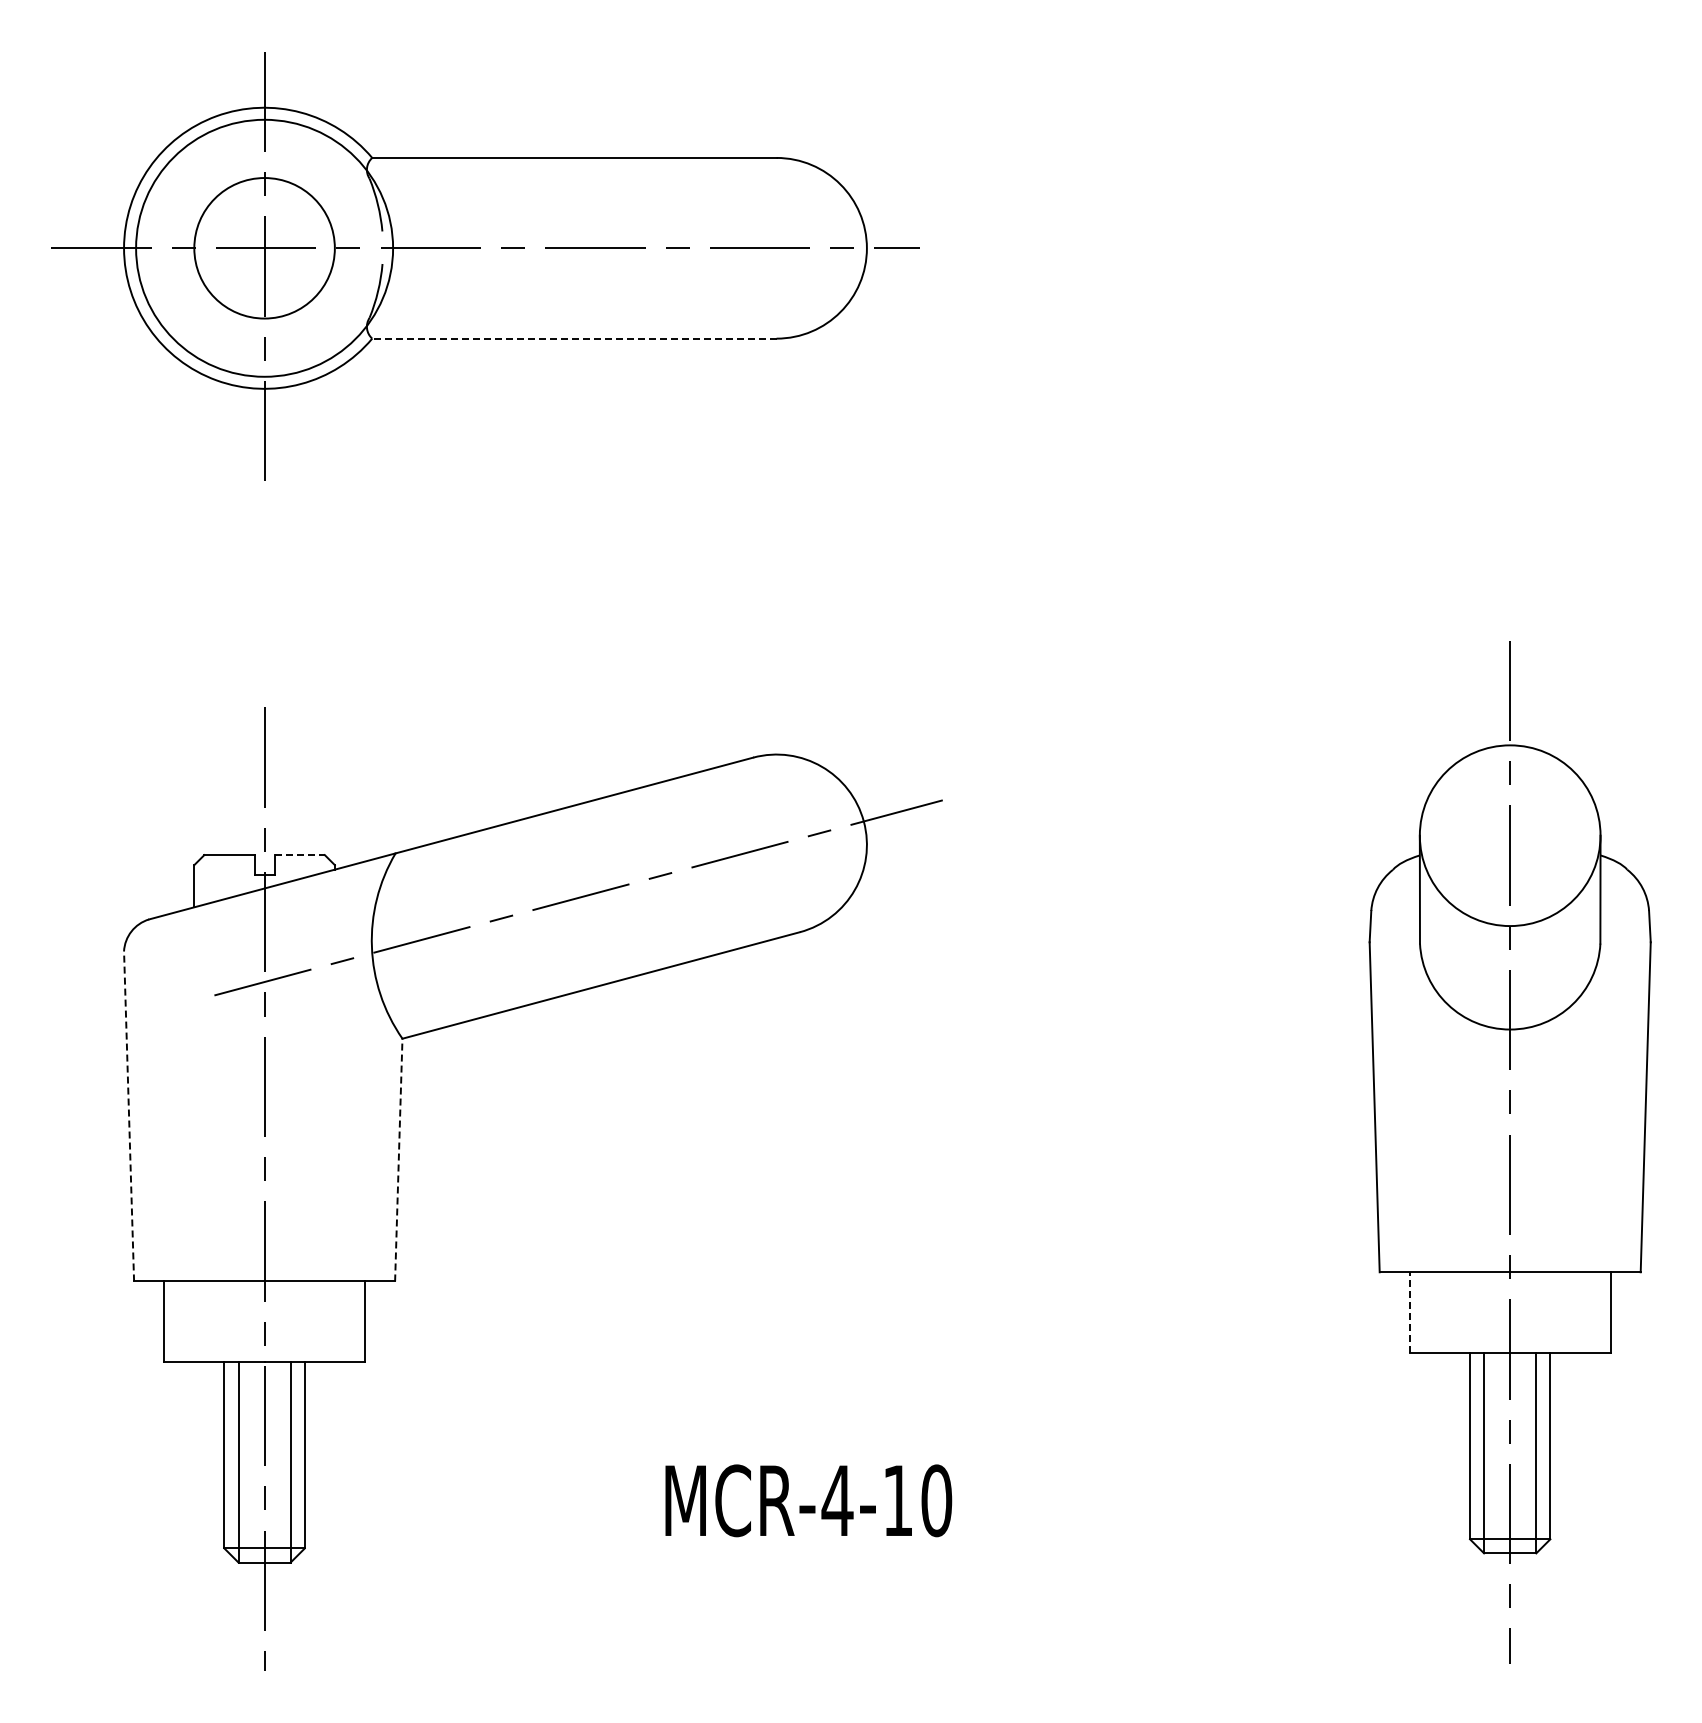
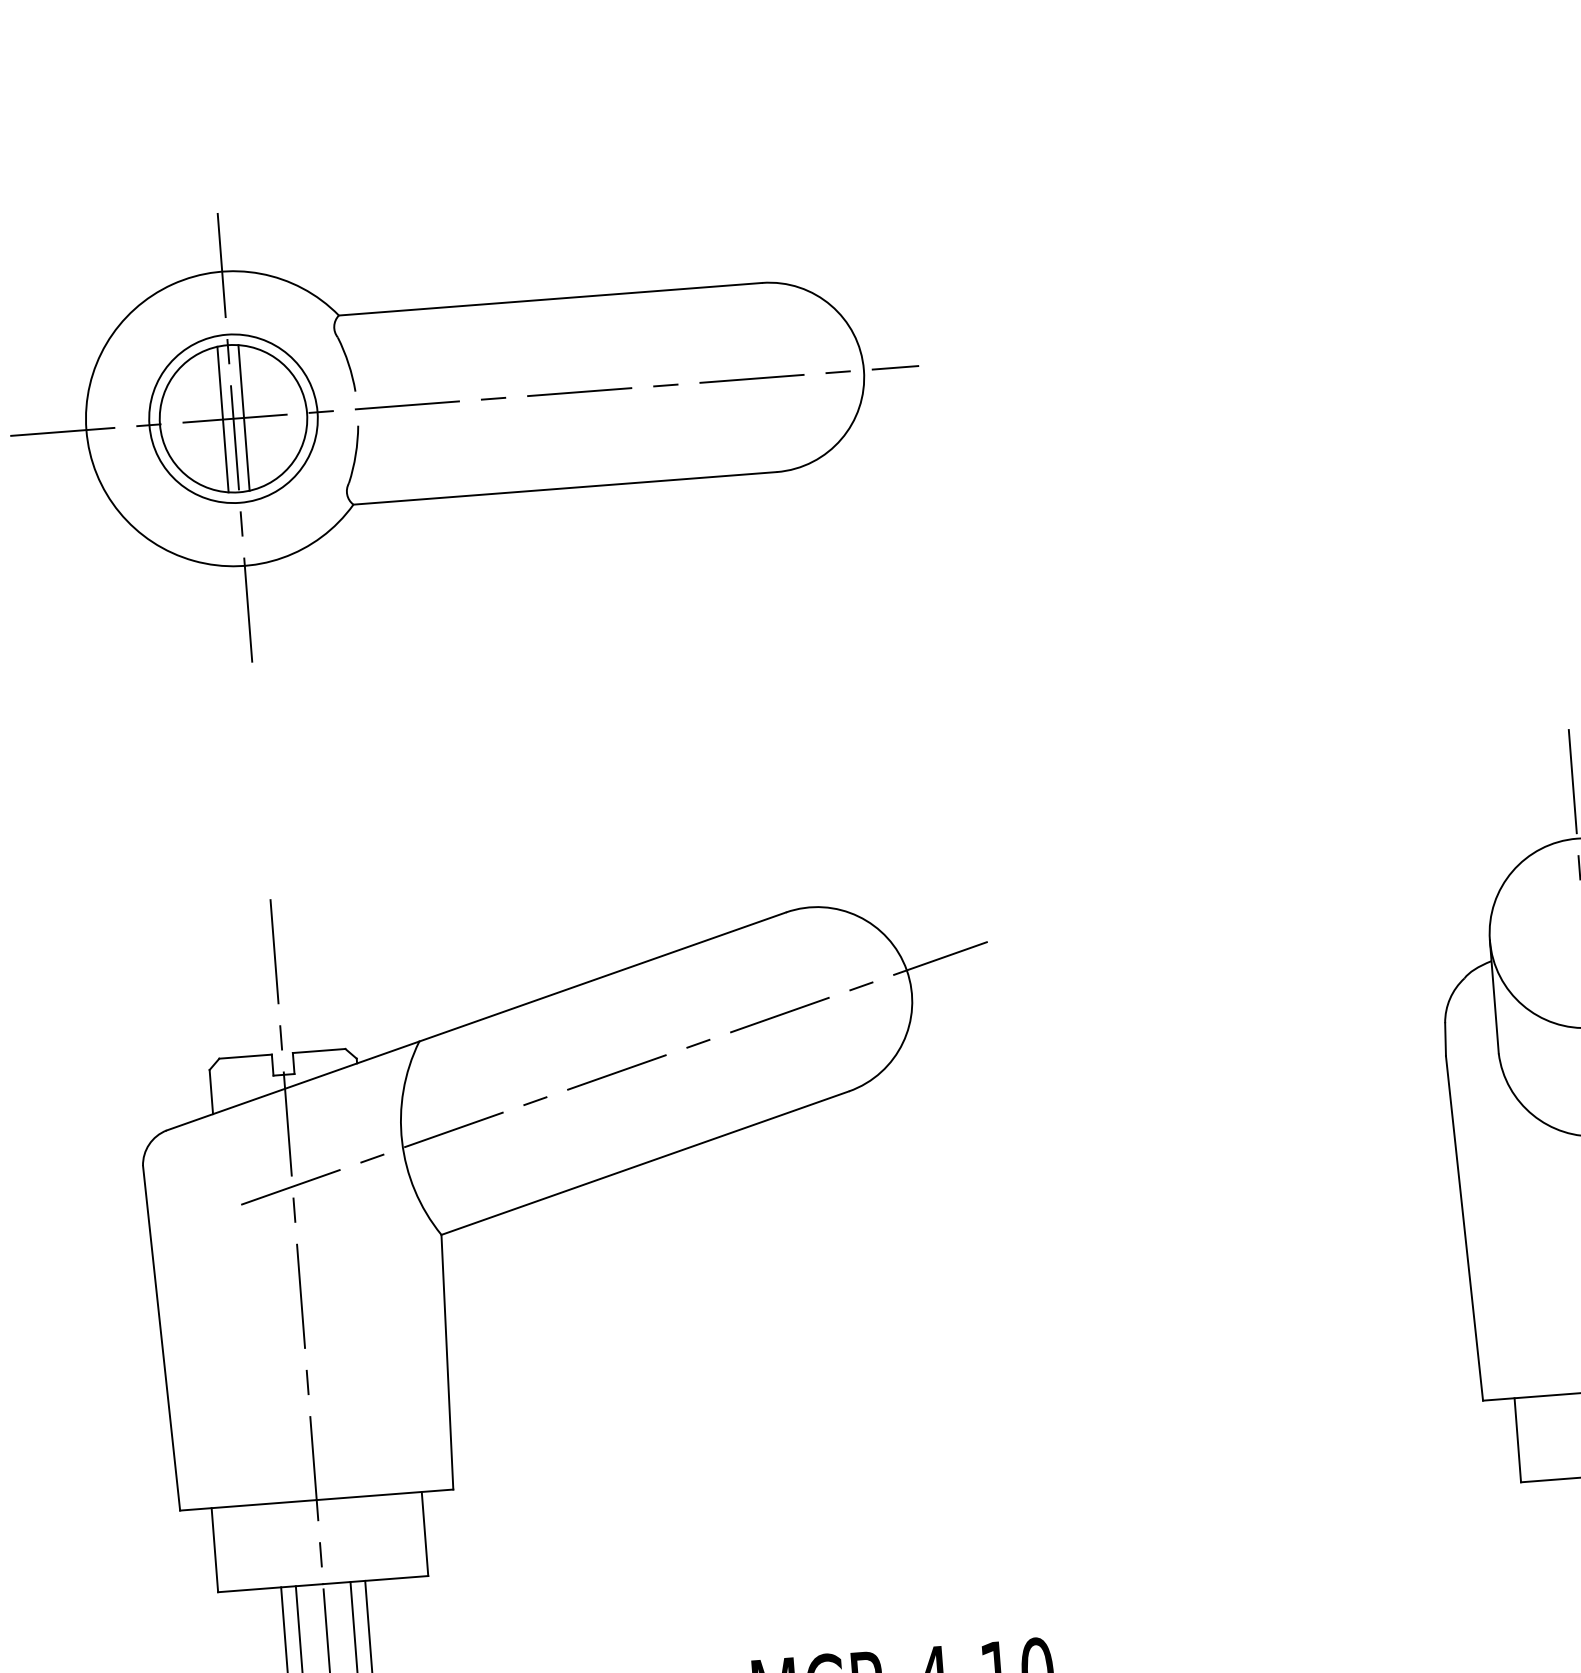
line: (254, 247) -> (222, 418), added
circle: (264, 247) -> (233, 417), size x0.62
line: (274, 247) -> (243, 417), added
line: (573, 338) -> (564, 488), dashed -> solid
line: (300, 855) -> (319, 1051), dashed -> solid
line: (129, 1115) -> (161, 1337), dashed -> solid
line: (398, 1159) -> (447, 1361), dashed -> solid
line: (1409, 1311) -> (1517, 1439), dashed -> solid

